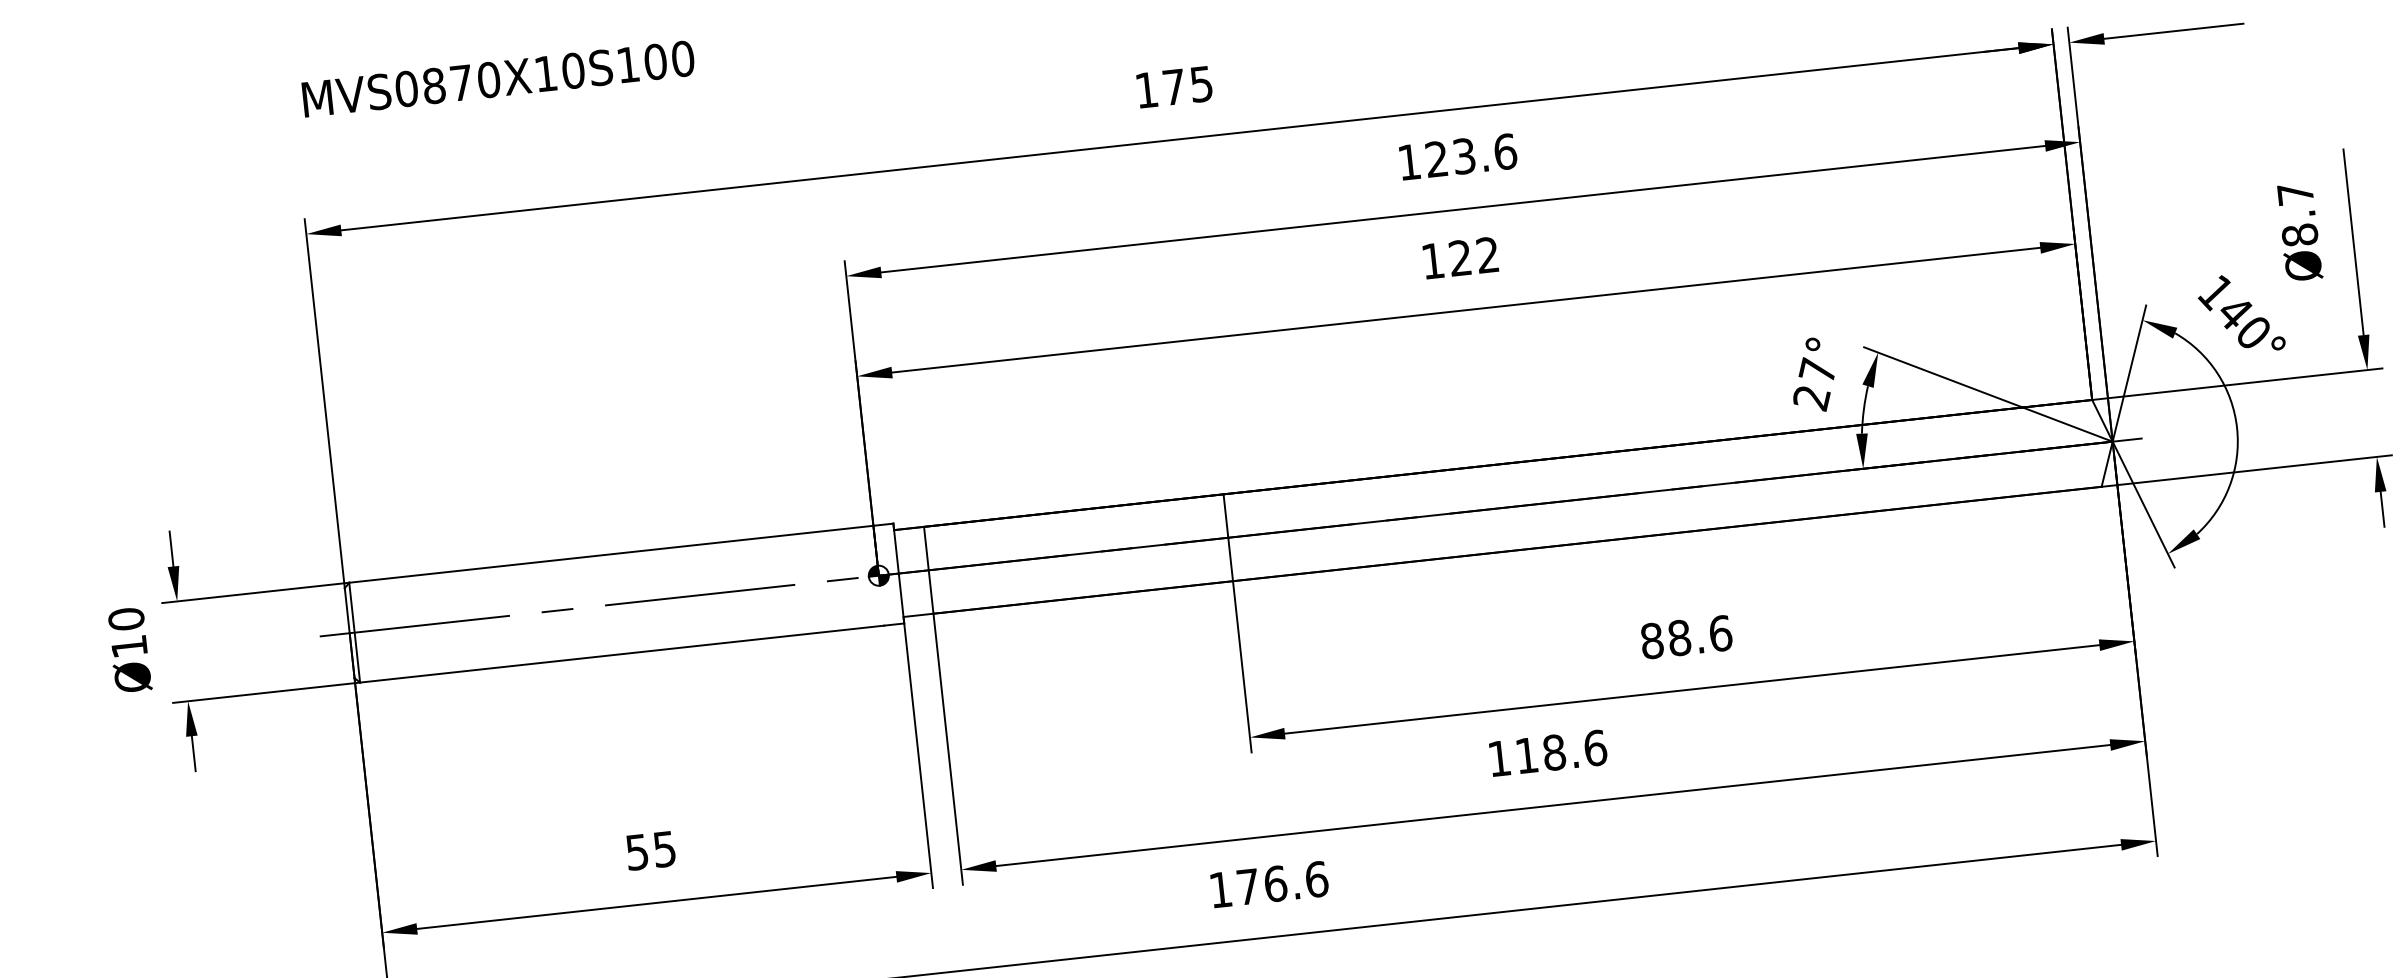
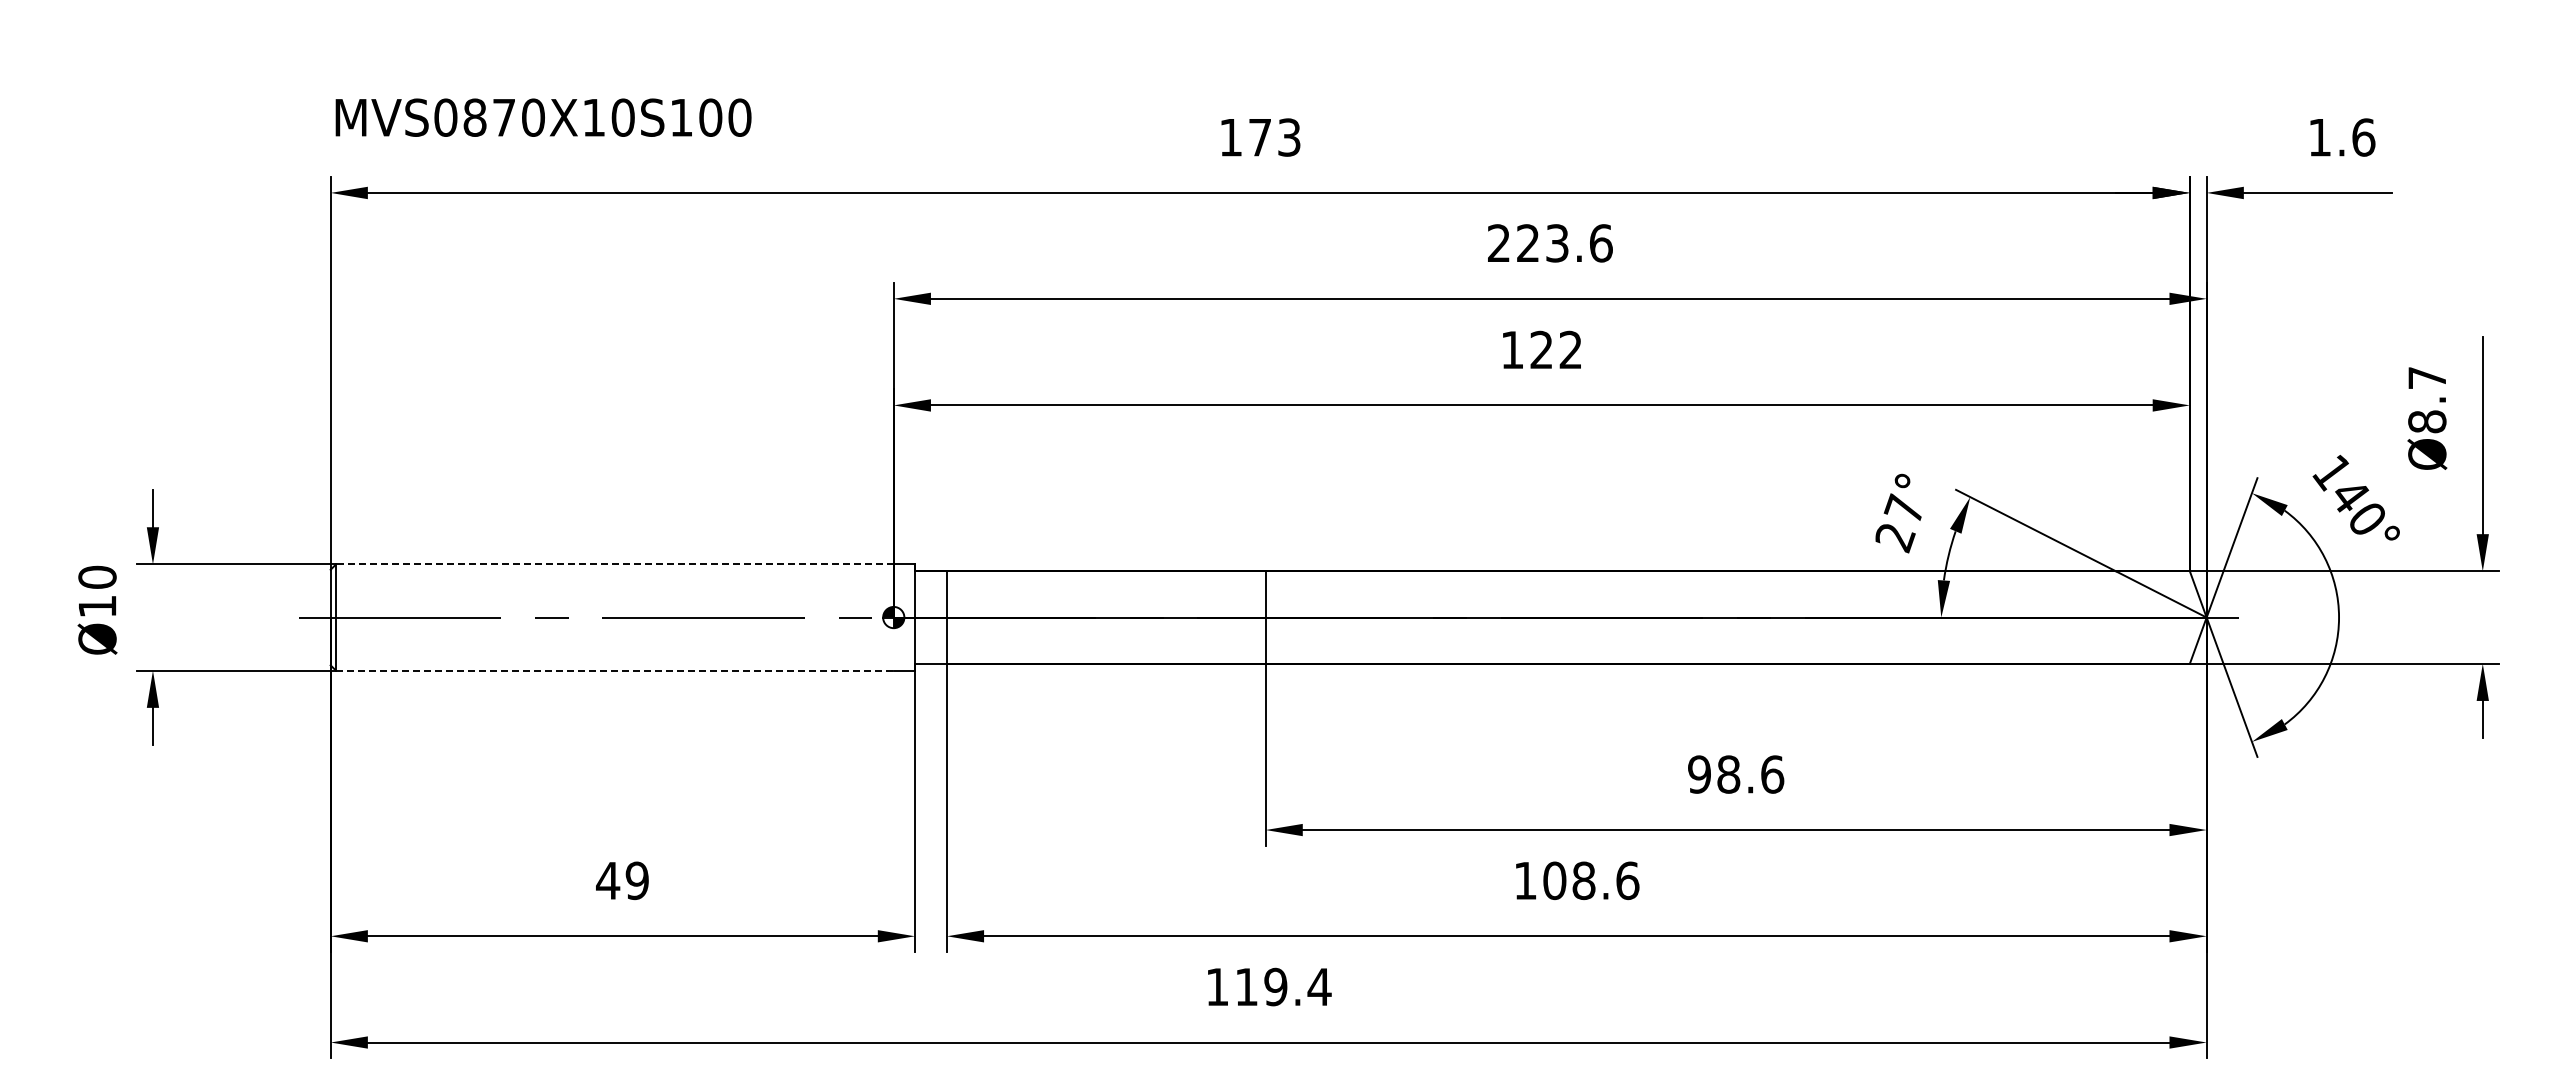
text: (498, 78) -> (543, 117), moved
text: (1201, 84) -> (1289, 137), 175 -> 173
text: (1408, 161) -> (1498, 242), 123.6 -> 223.6
line: (610, 554) -> (614, 564), solid -> dashed
text: (1652, 640) -> (1699, 774), 88.6 -> 98.6
line: (621, 653) -> (614, 670), solid -> dashed
text: (1526, 755) -> (1554, 880), 118.6 -> 108.6
text: (650, 850) -> (622, 880), 55 -> 49
text: (1282, 882) -> (1283, 986), 176.6 -> 119.4

